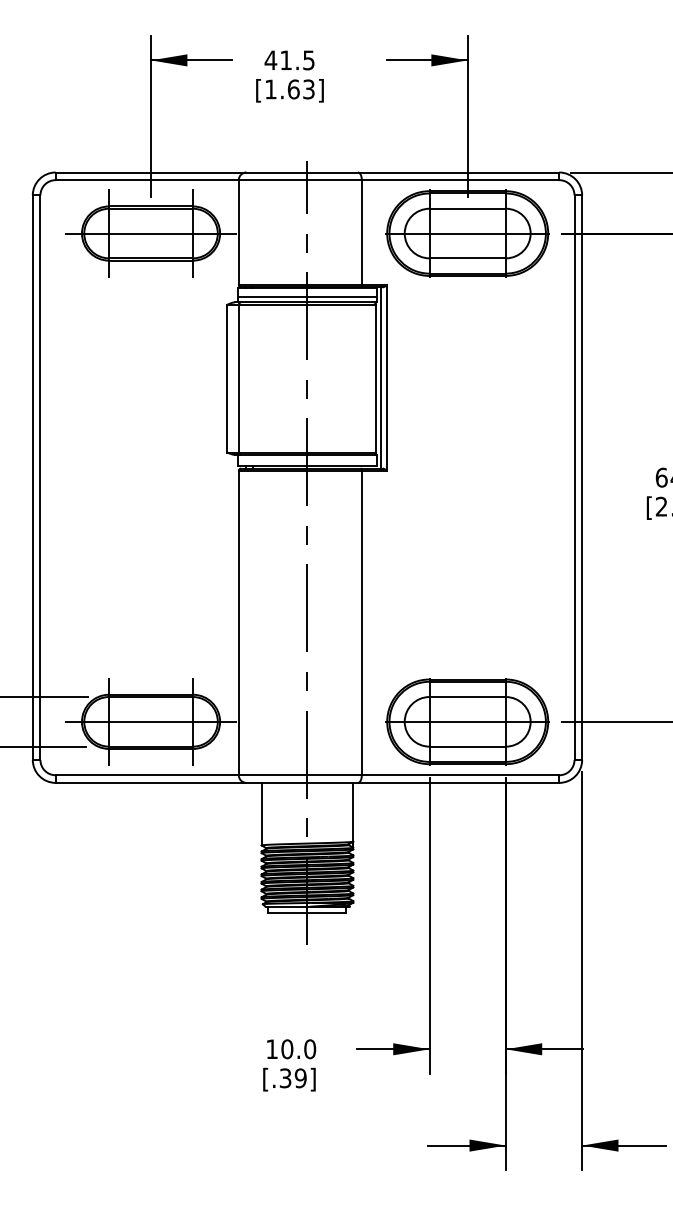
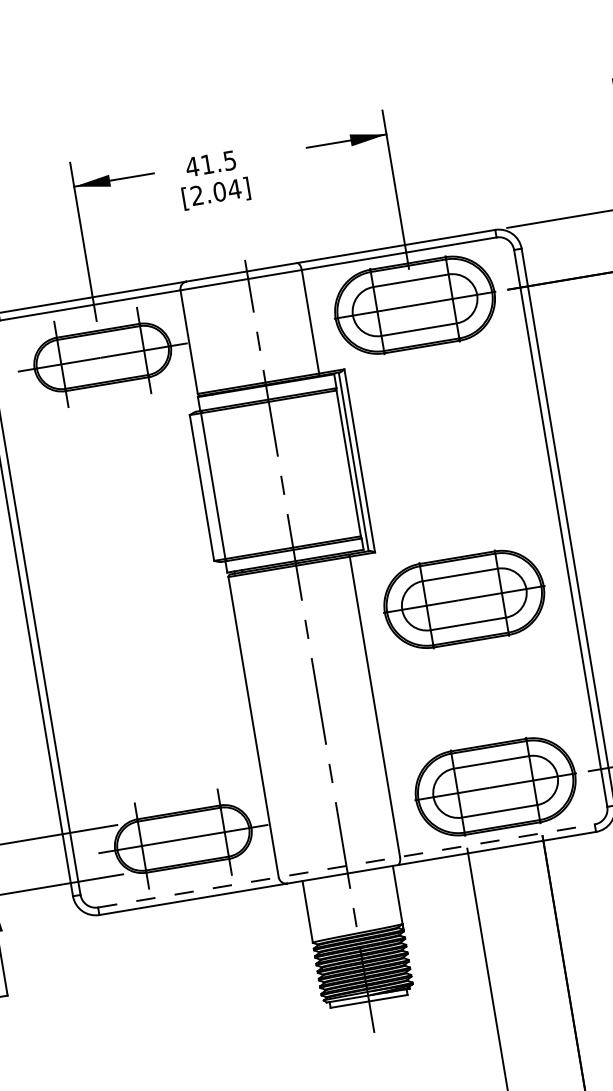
text: (290, 89) -> (216, 192), [1.63] -> [2.04]
line: (307, 297) -> (267, 394), removed
part: (467, 531) -> (464, 599), added
line: (307, 775) -> (346, 866), solid -> dashed

